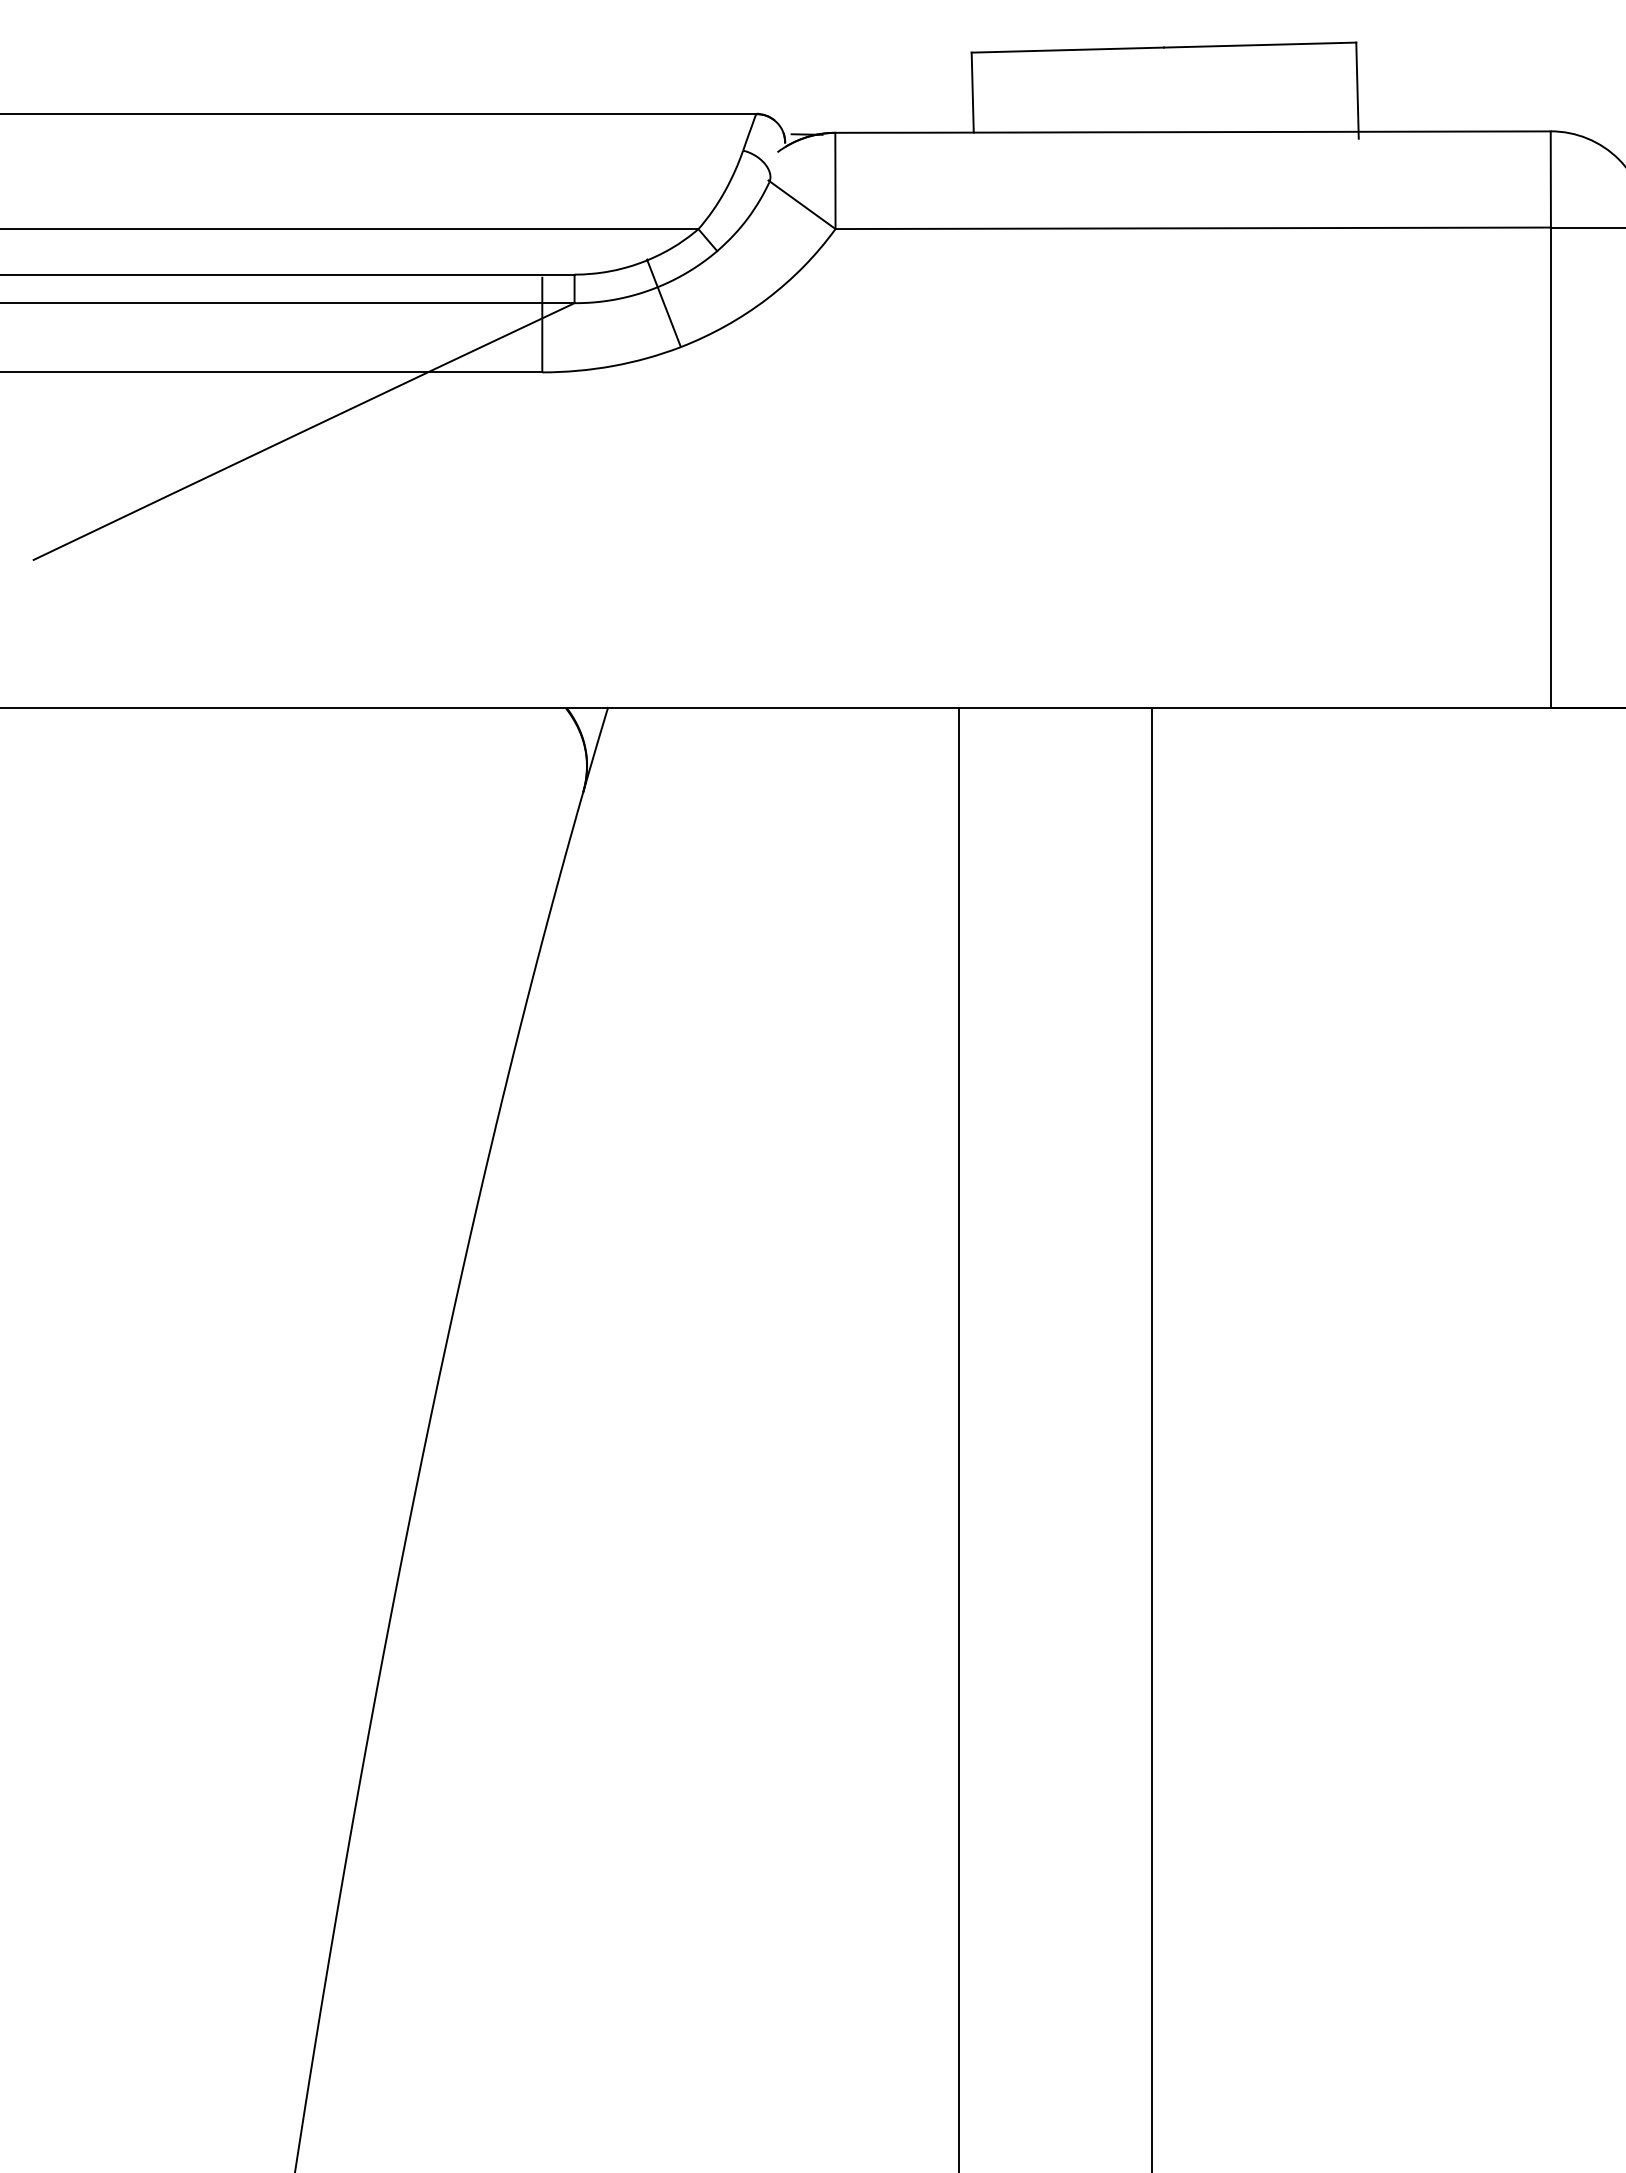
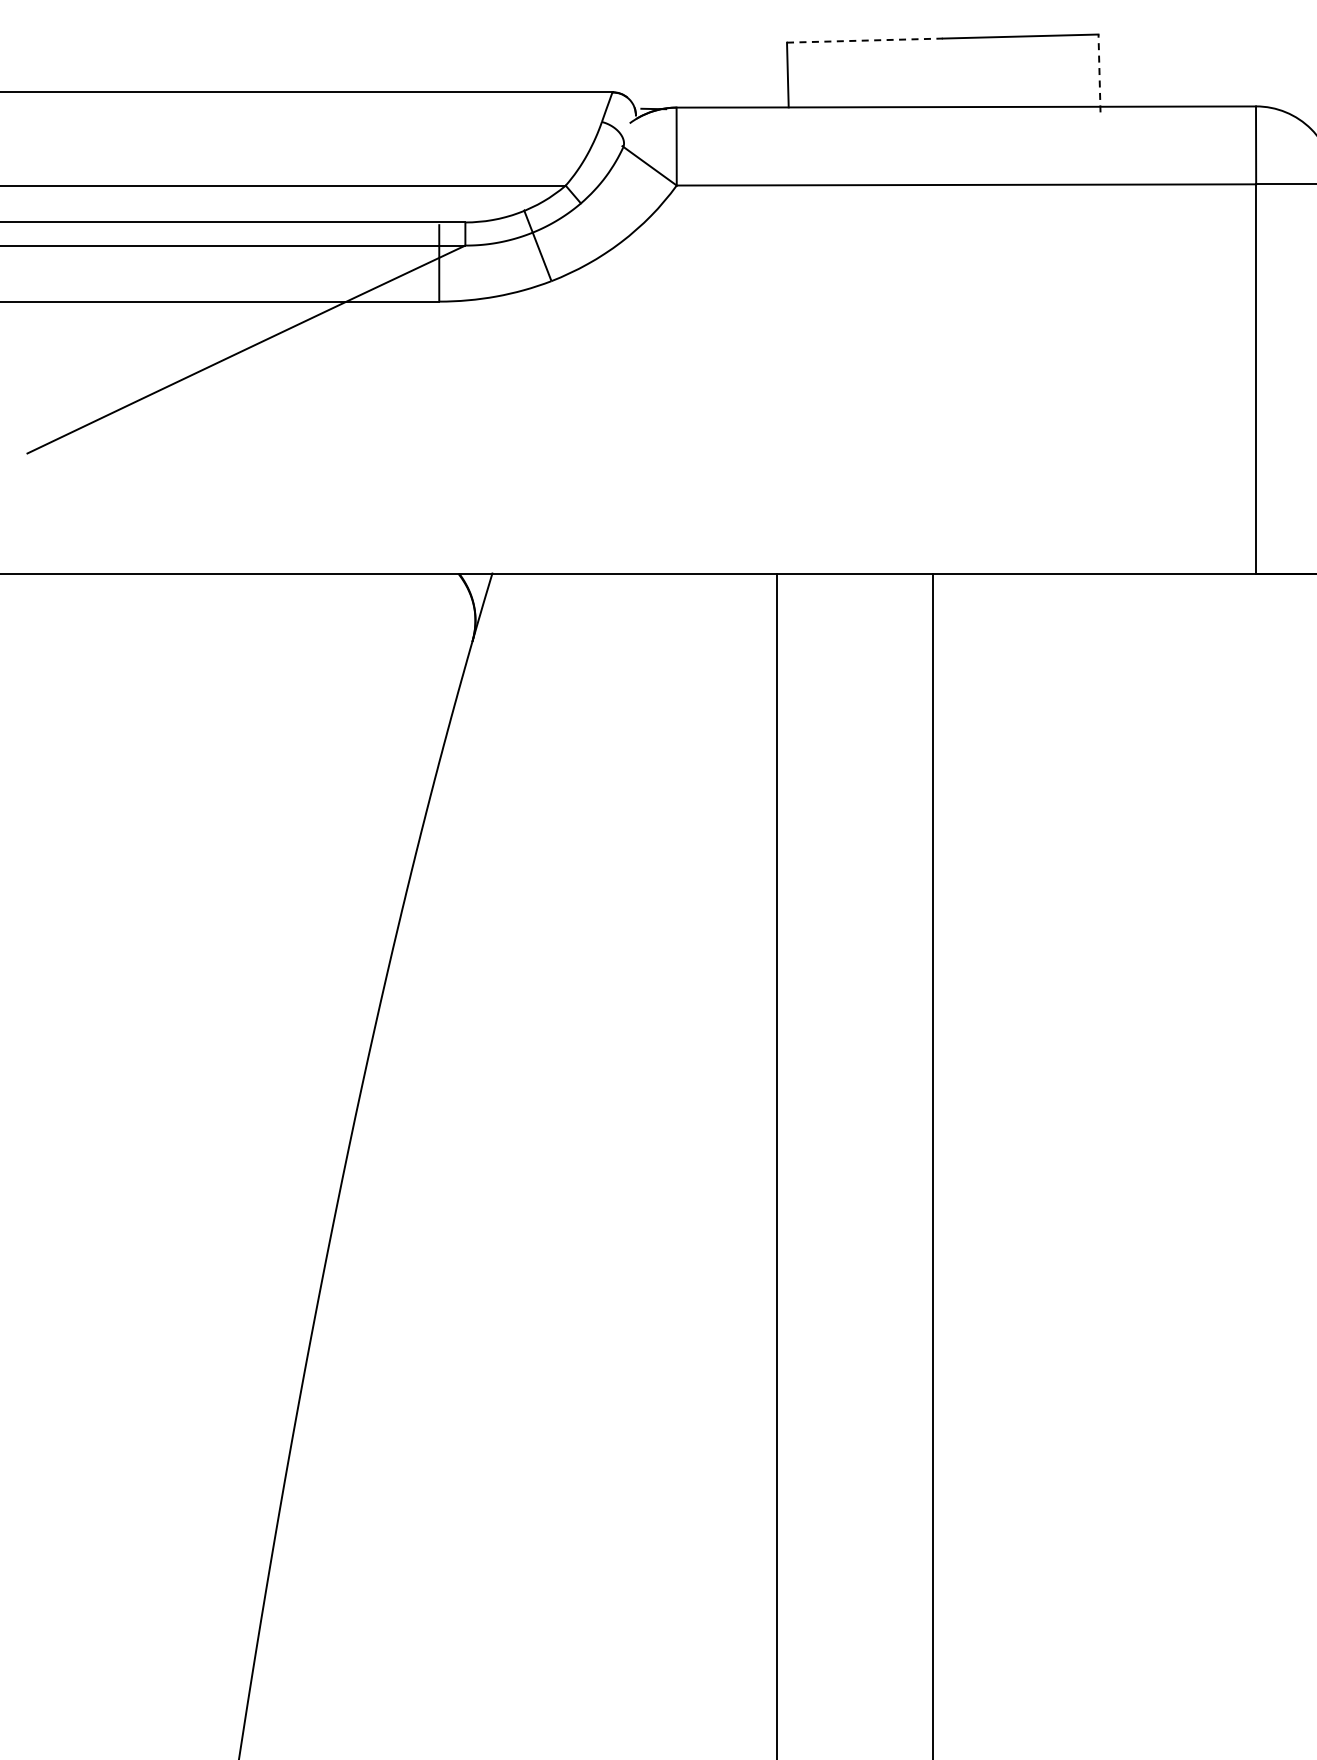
line: (1067, 49) -> (864, 40), solid -> dashed
line: (1357, 90) -> (1099, 73), solid -> dashed

